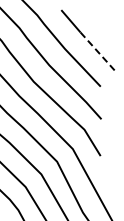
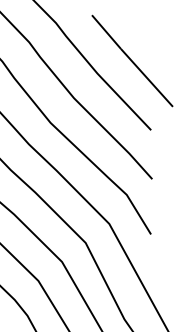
line: (97, 51) -> (146, 77), dashed -> solid

